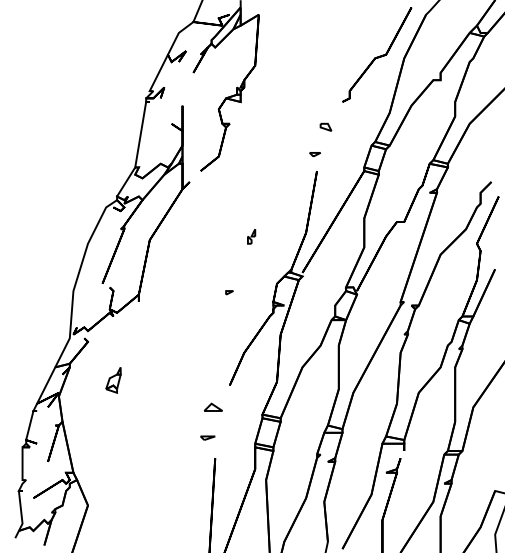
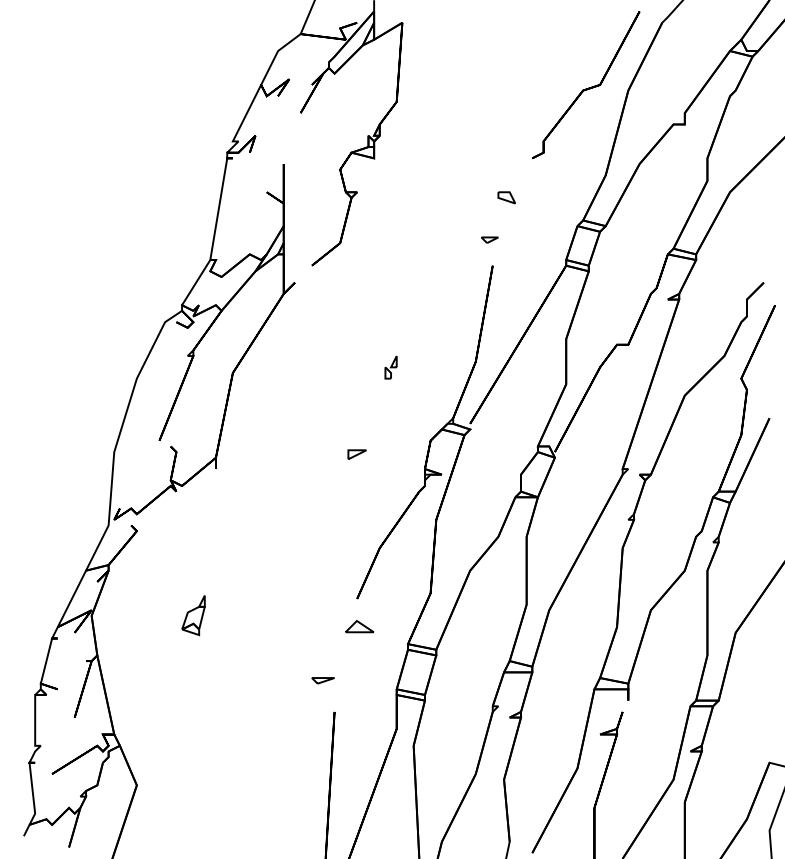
part: (229, 292) -> (356, 454), size x1.6
part: (113, 380) -> (193, 615), moved
part: (212, 406) -> (358, 625), moved

